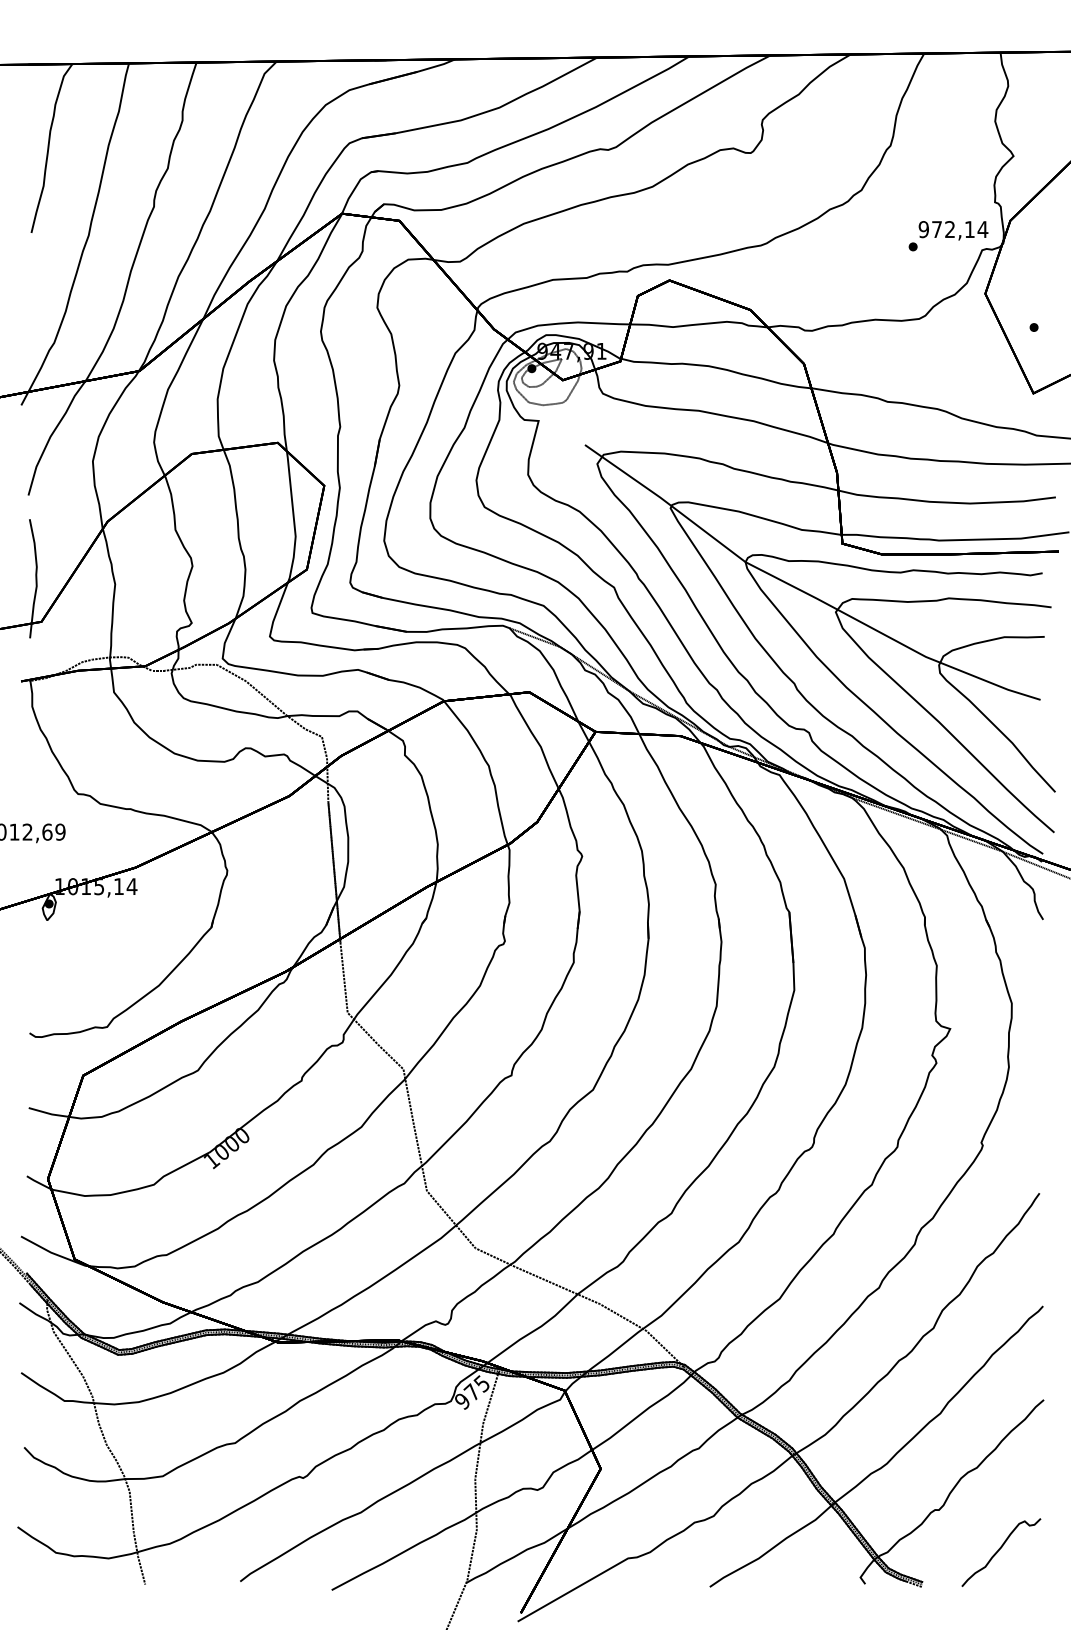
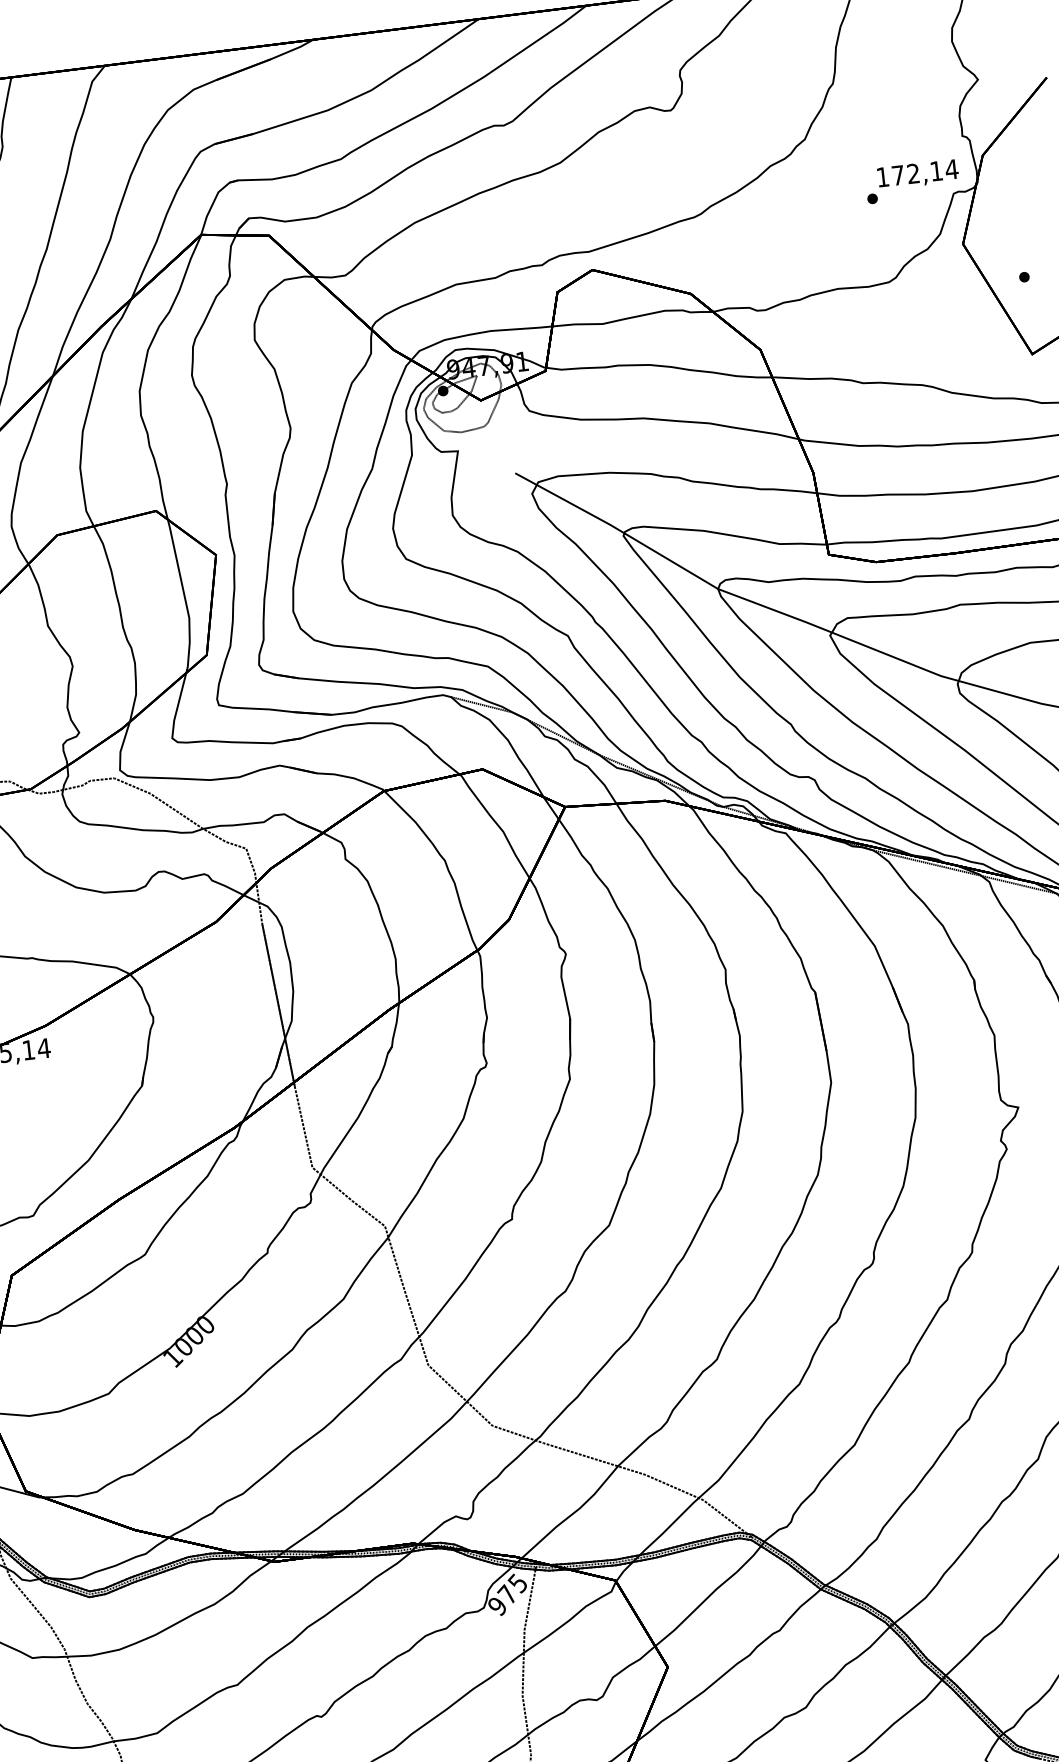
text: (923, 229) -> (882, 177), 972,14 -> 172,14

